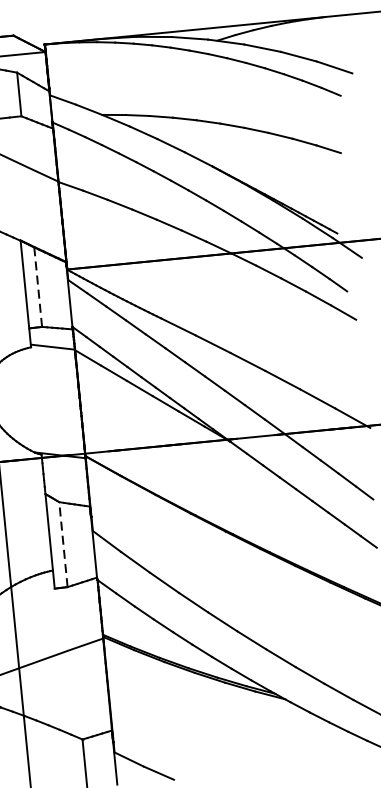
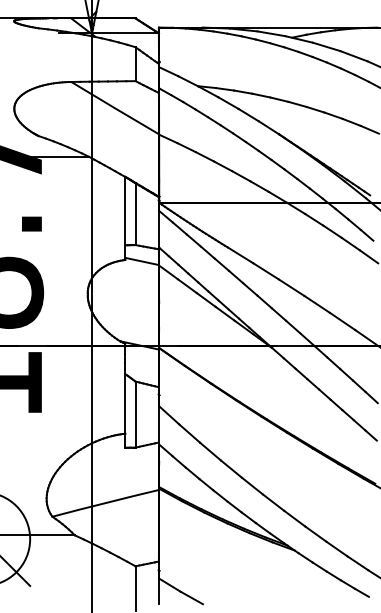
line: (38, 287) -> (135, 214), dashed -> solid
line: (63, 544) -> (135, 414), dashed -> solid

